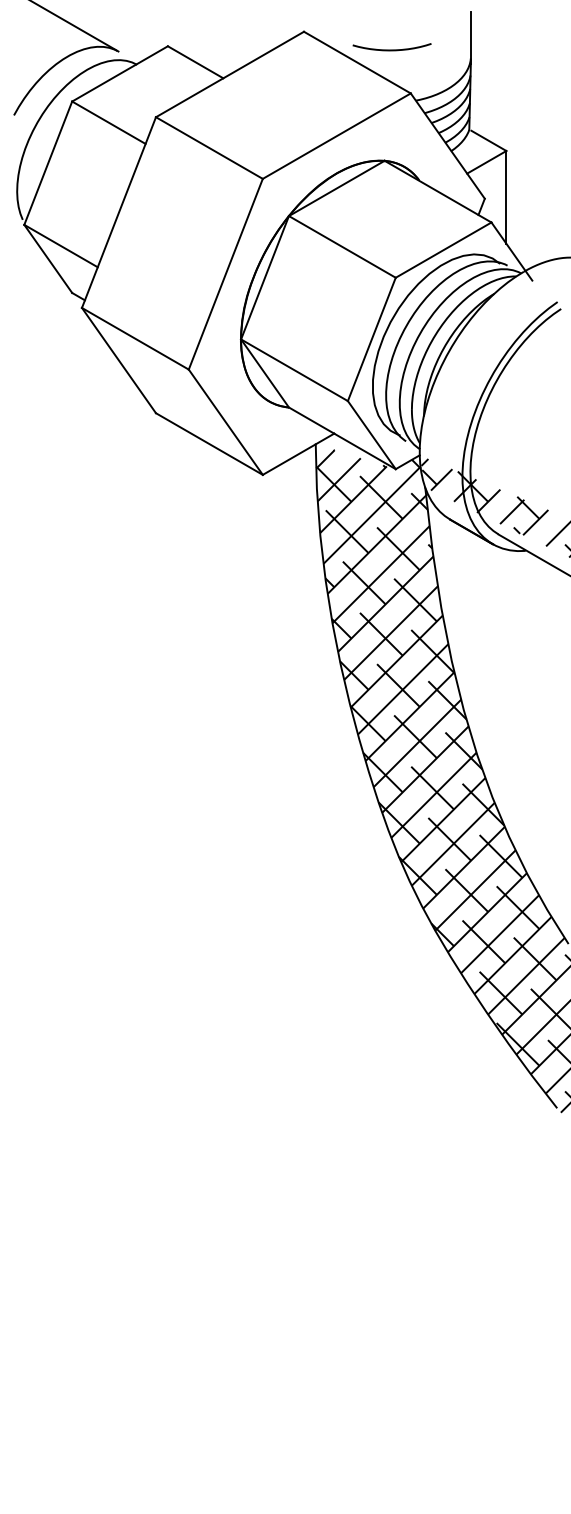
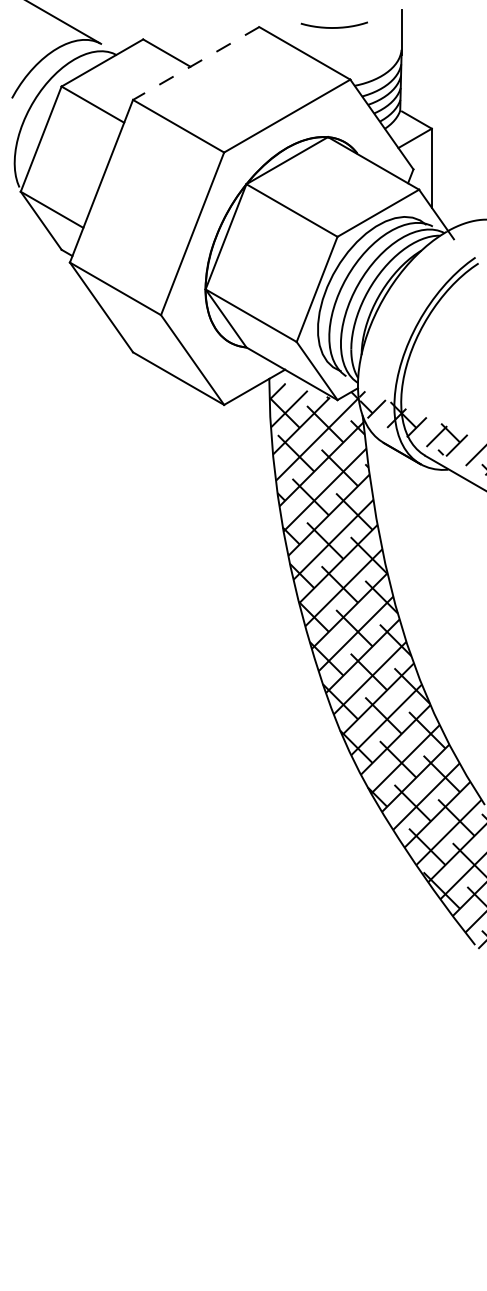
curve: (391, 49) -> (333, 27), moved
line: (230, 74) -> (196, 63), solid -> dashed

